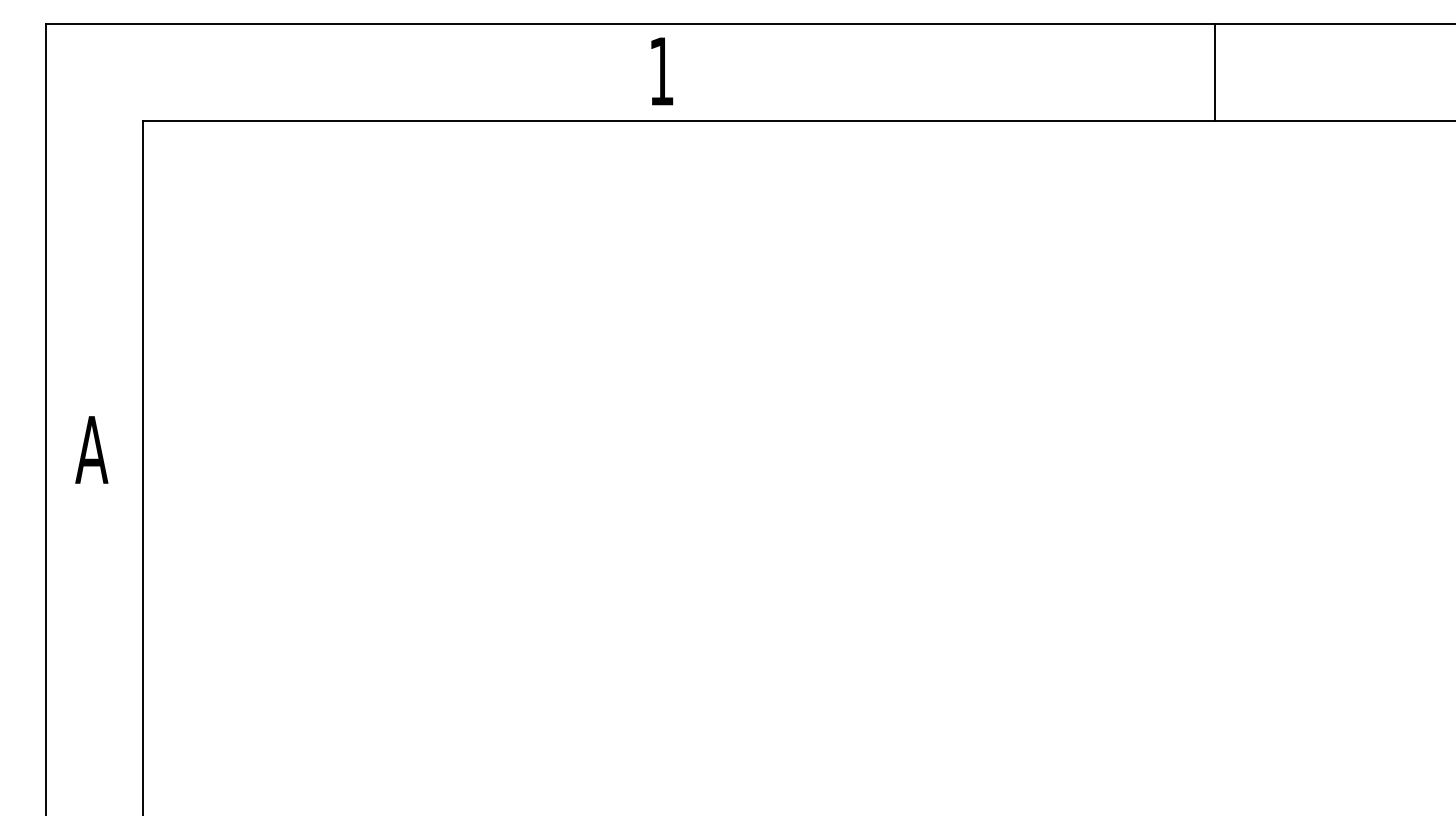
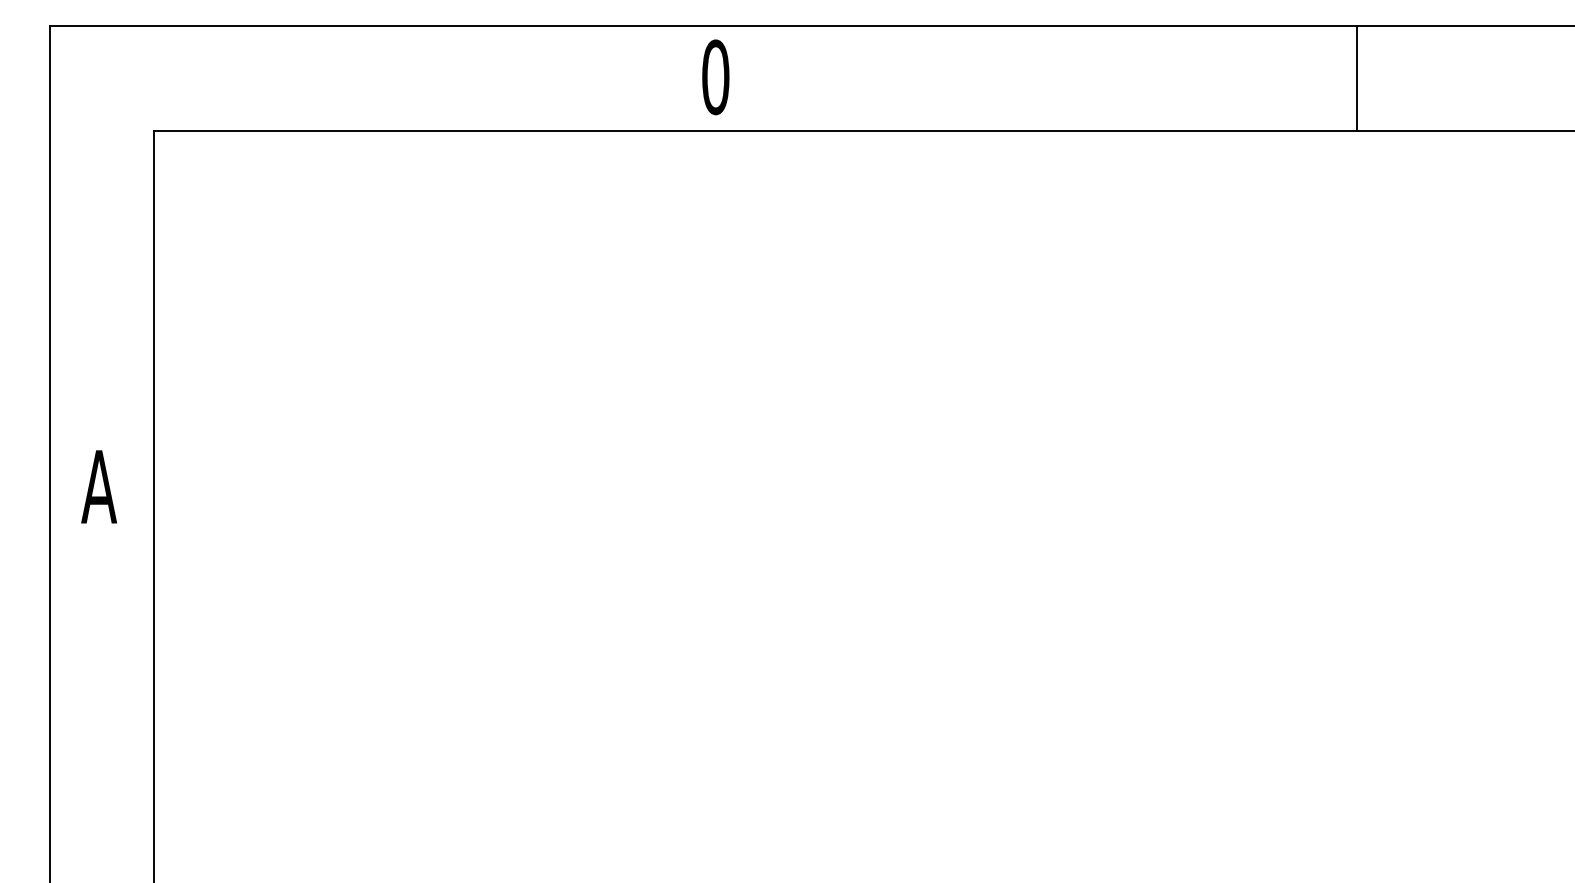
text: (661, 71) -> (715, 77), 1 -> 0
line: (1214, 72) -> (1357, 78), moved

